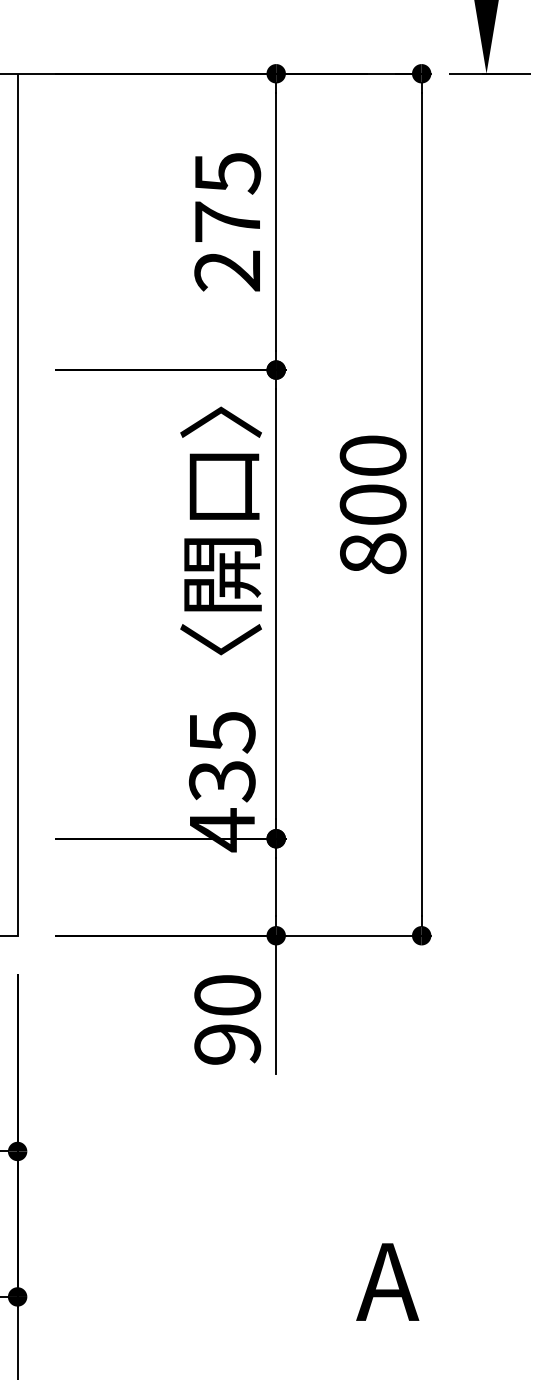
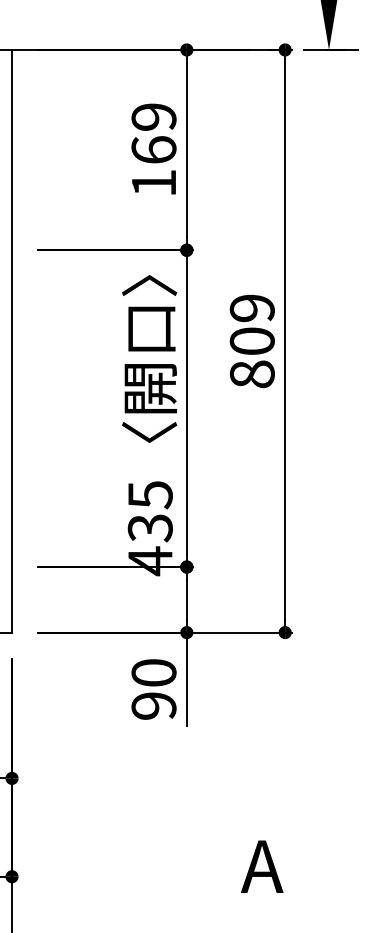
text: (226, 222) -> (153, 150), 275 -> 169
text: (371, 456) -> (251, 308), 800 -> 809

